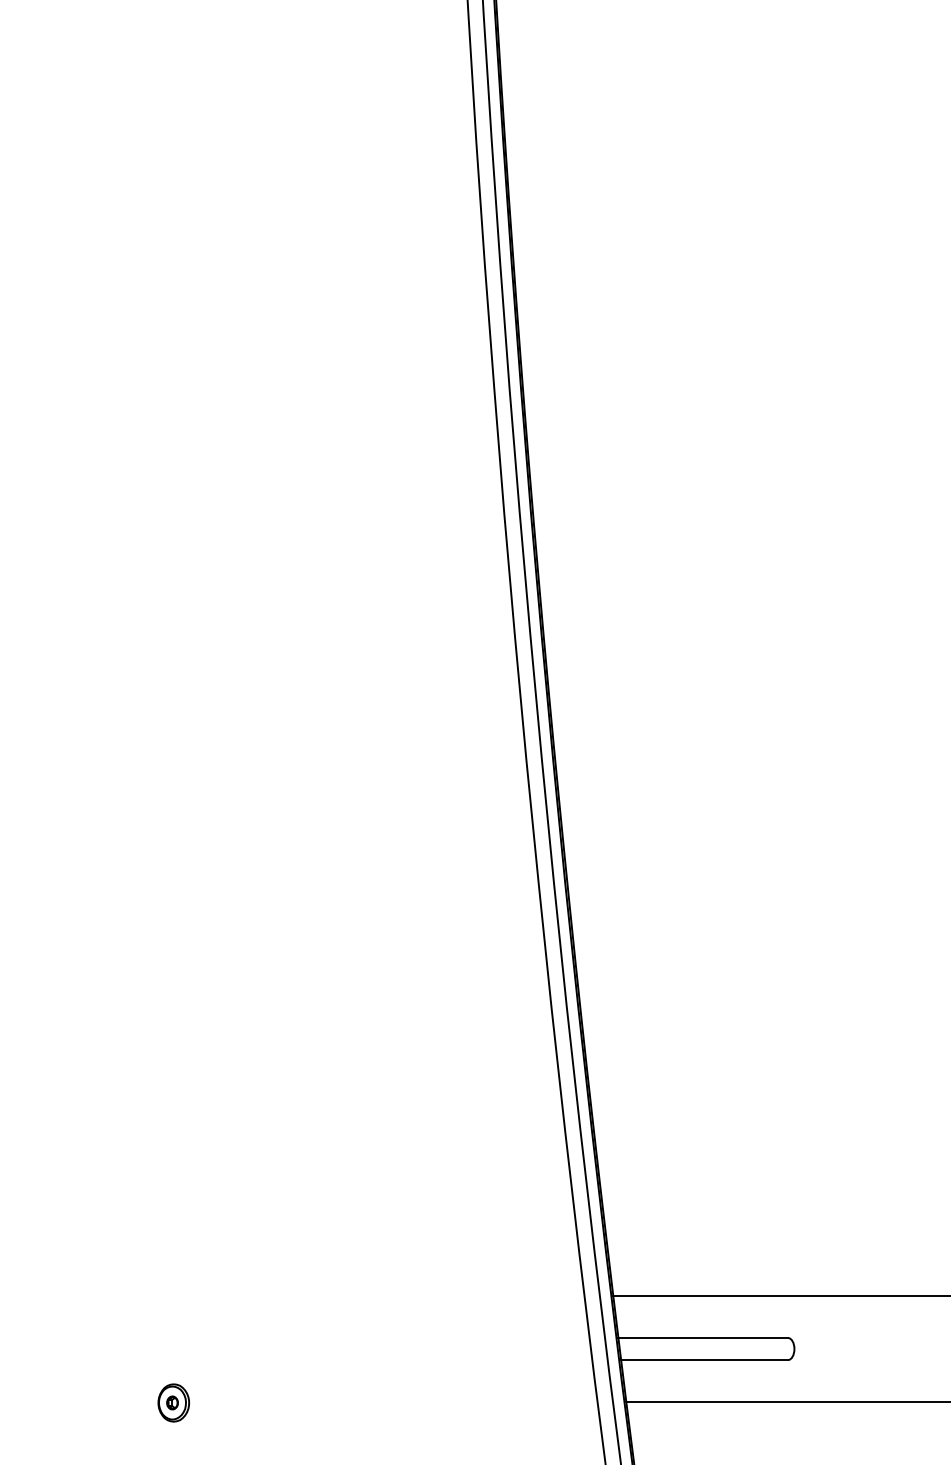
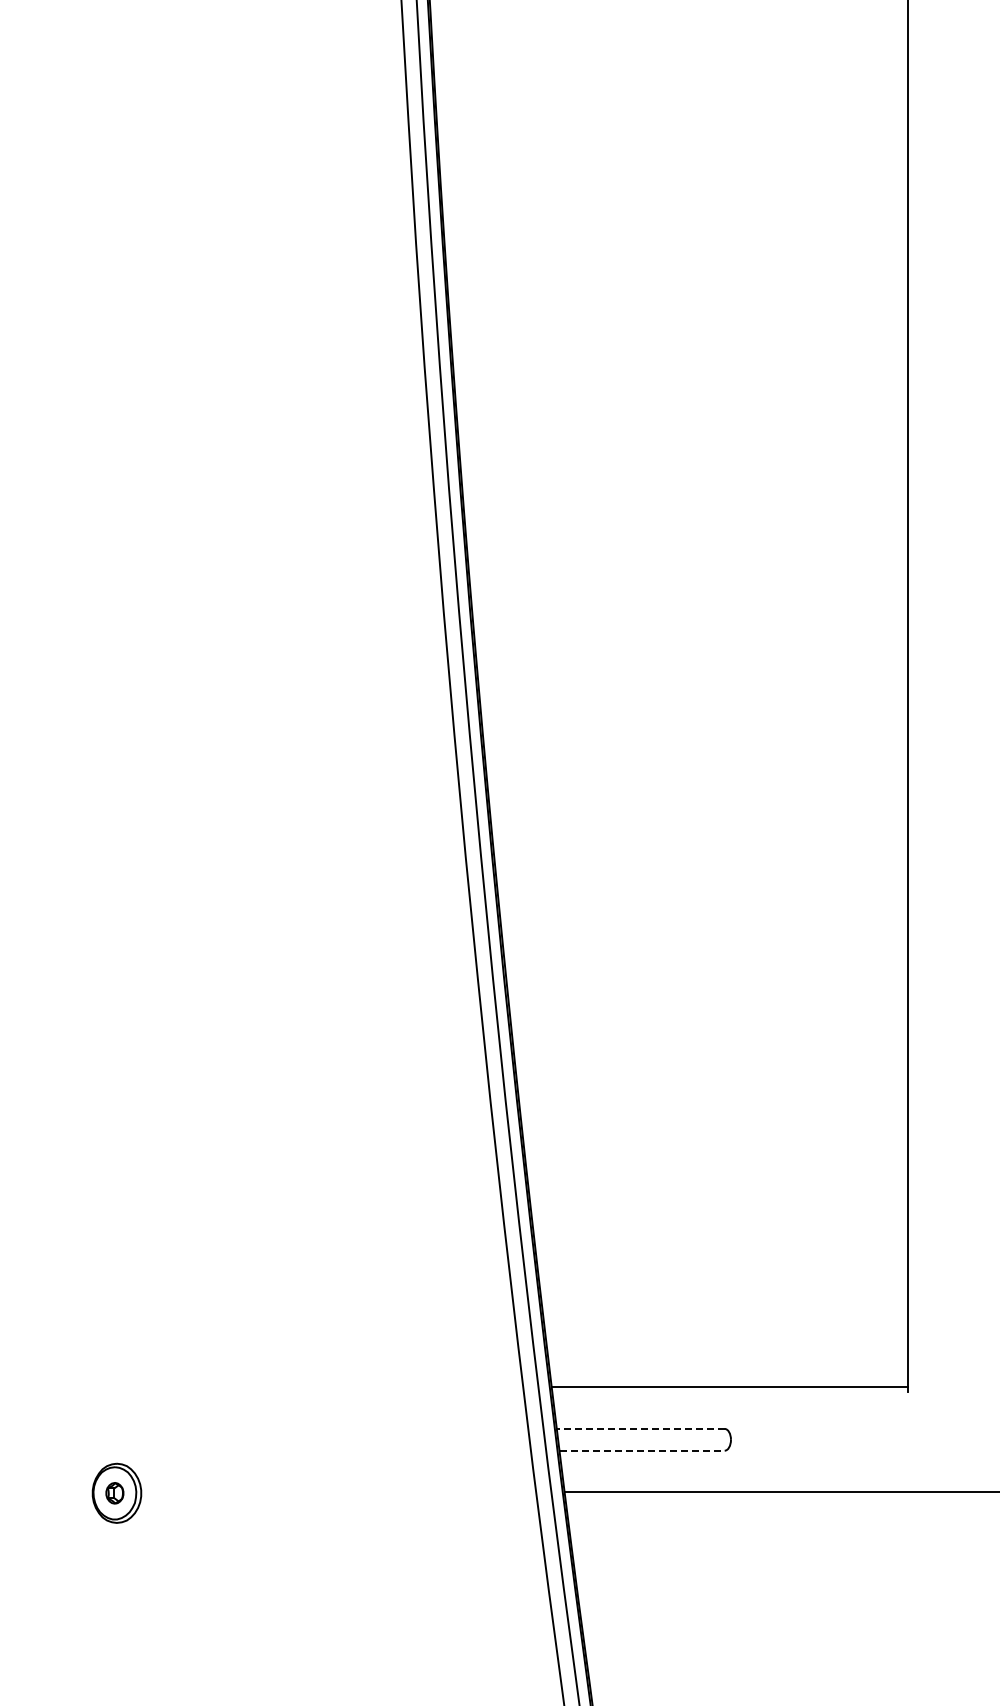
line: (703, 1337) -> (640, 1428), solid -> dashed
line: (705, 1359) -> (642, 1450), solid -> dashed
part: (173, 1402) -> (116, 1492), size x1.6

